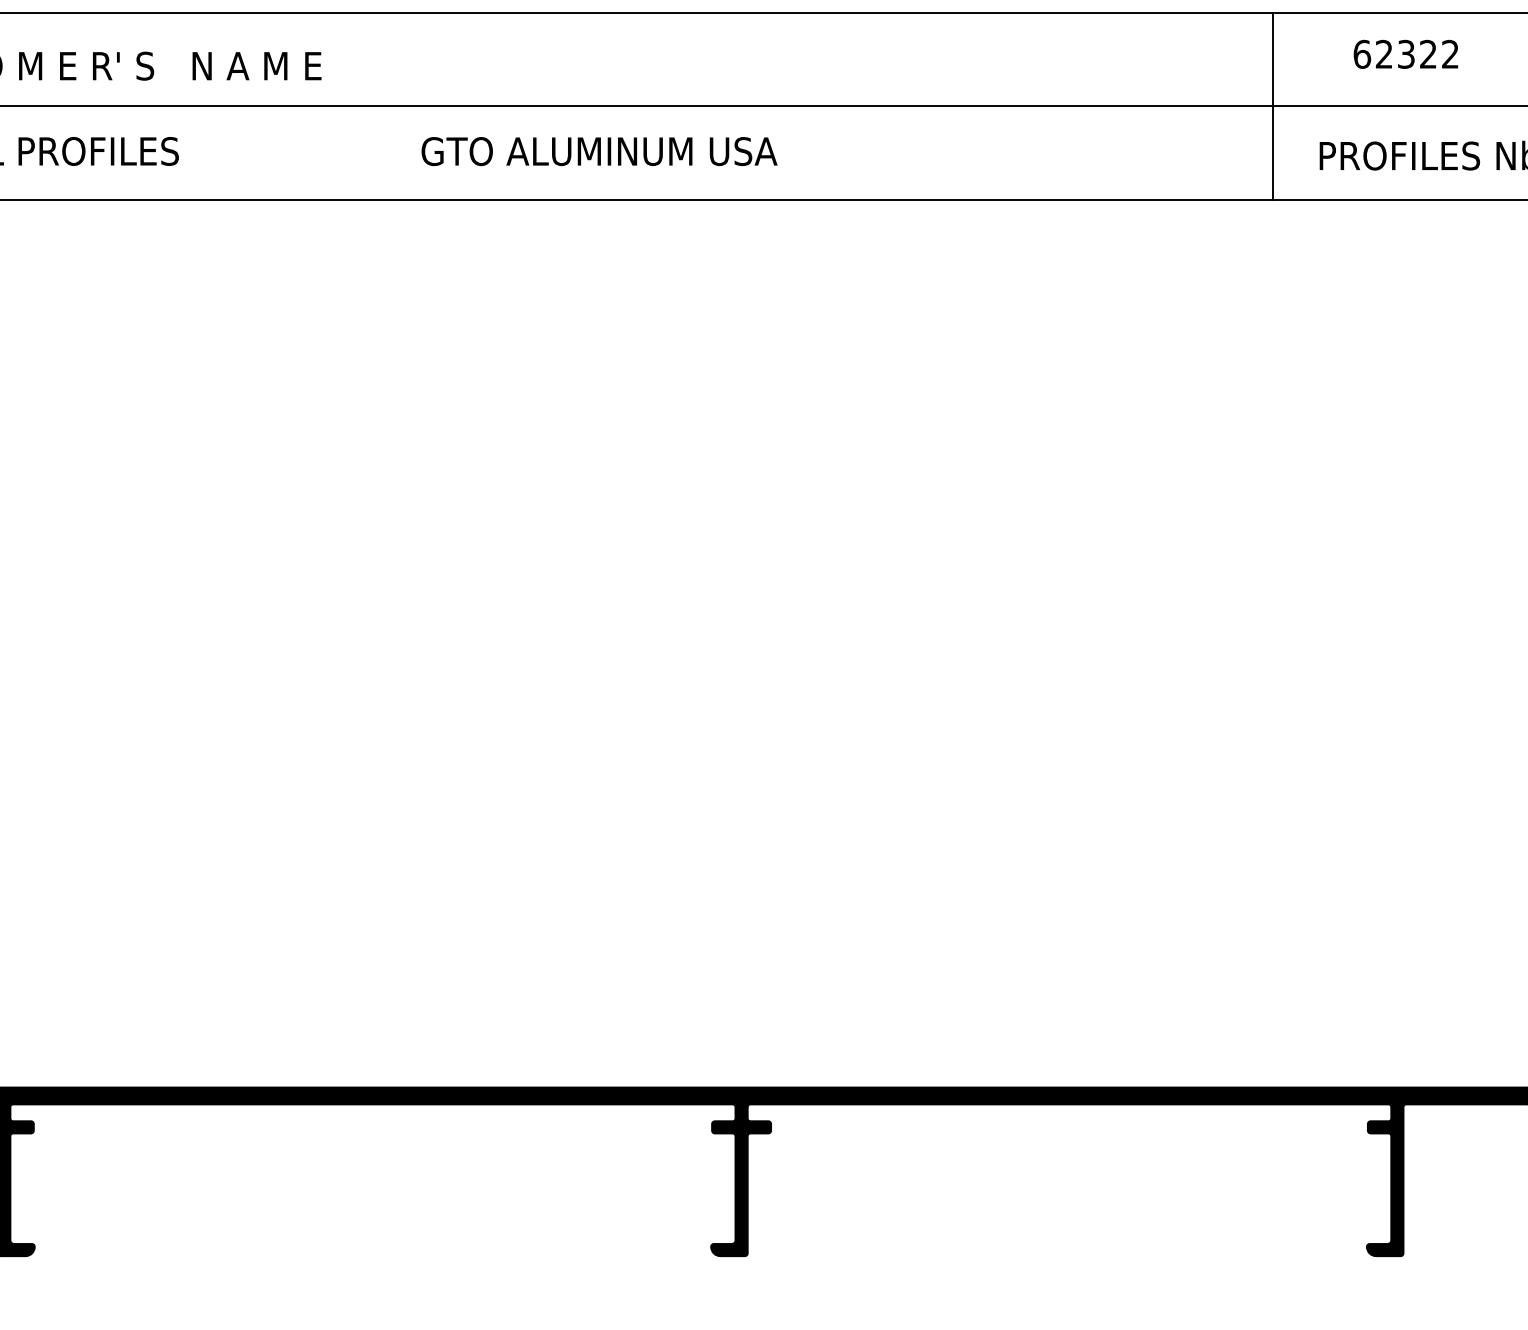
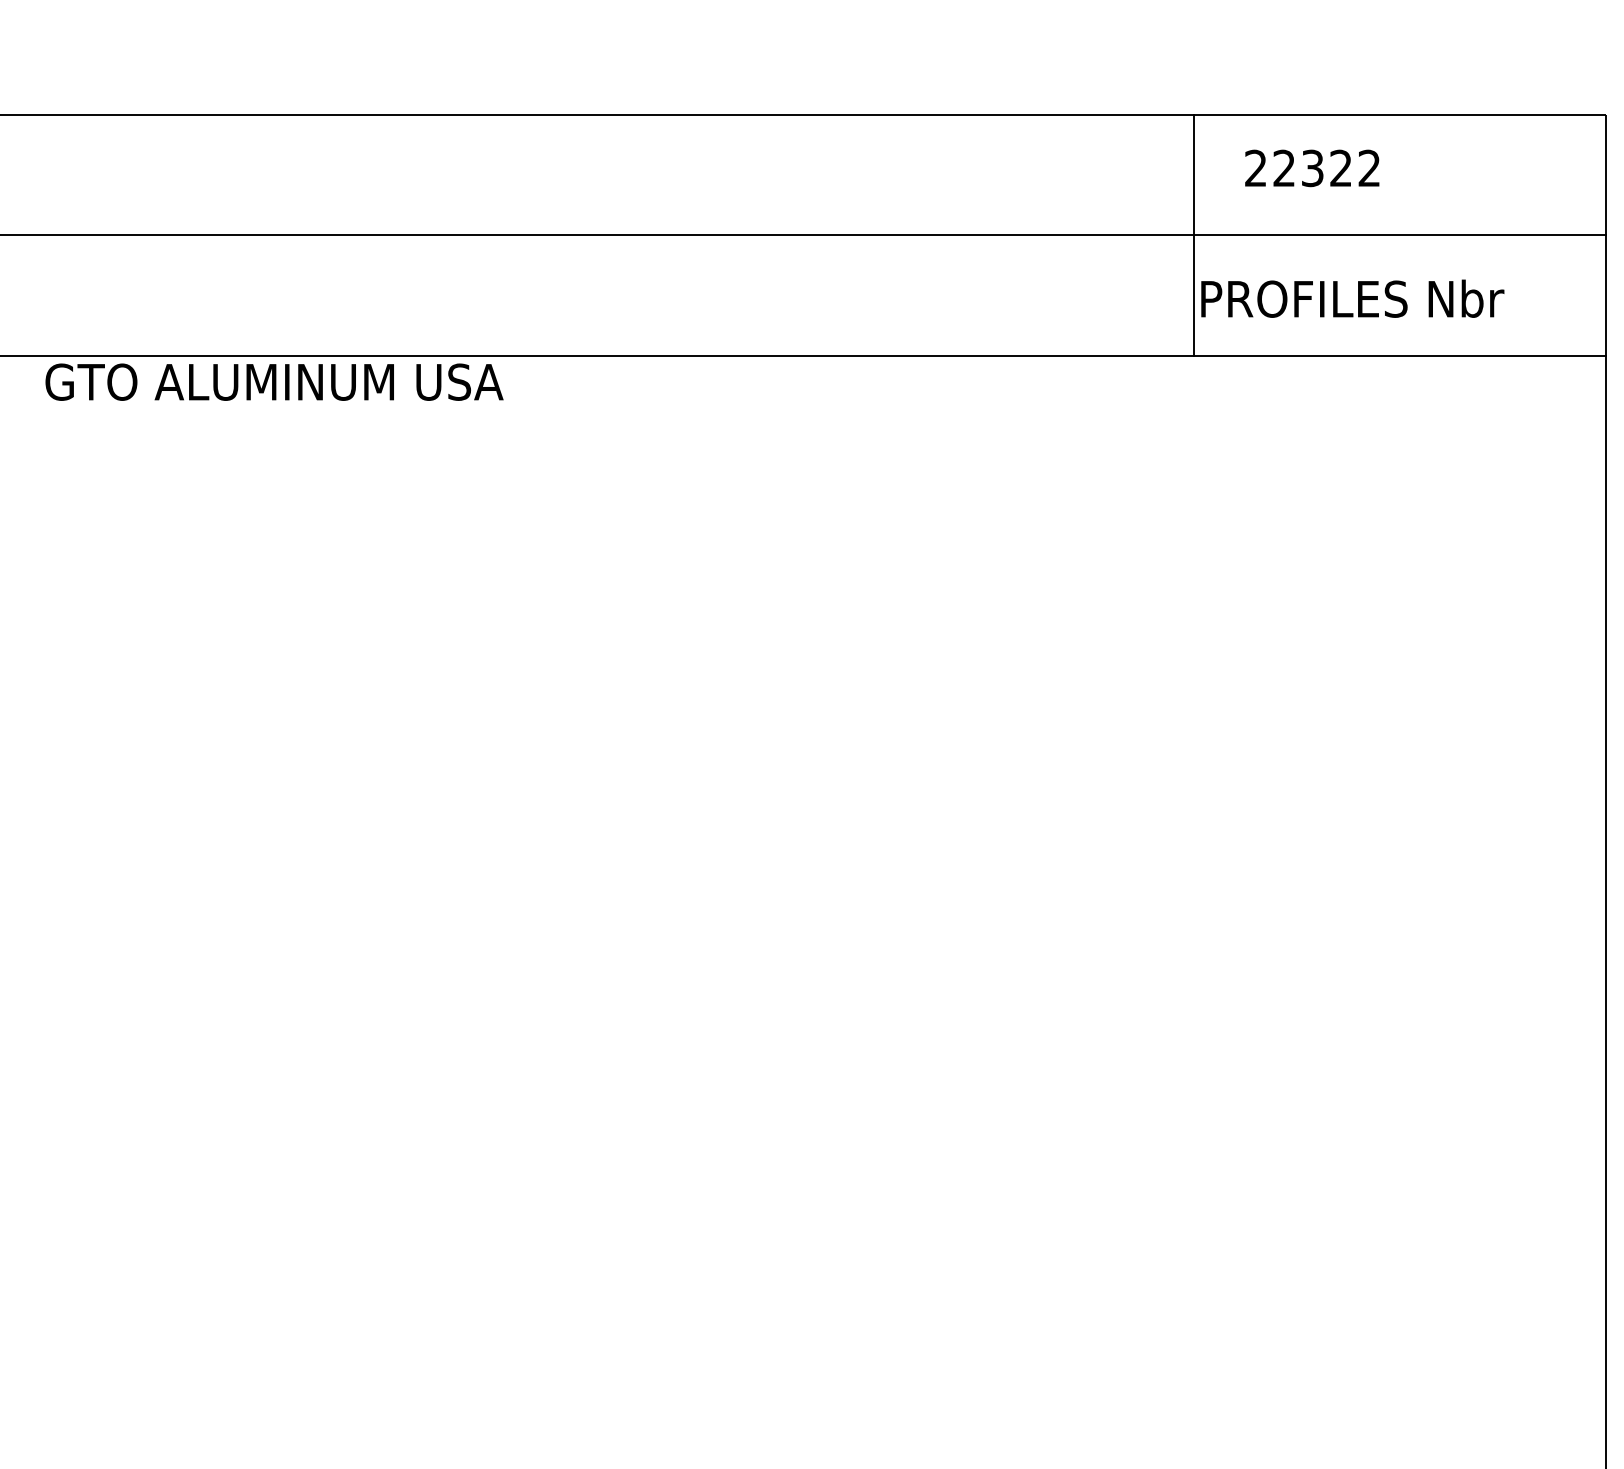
text: (1362, 53) -> (1256, 167), 62322 -> 22322
line: (1273, 106) -> (1194, 235), moved
text: (599, 151) -> (274, 382), moved

